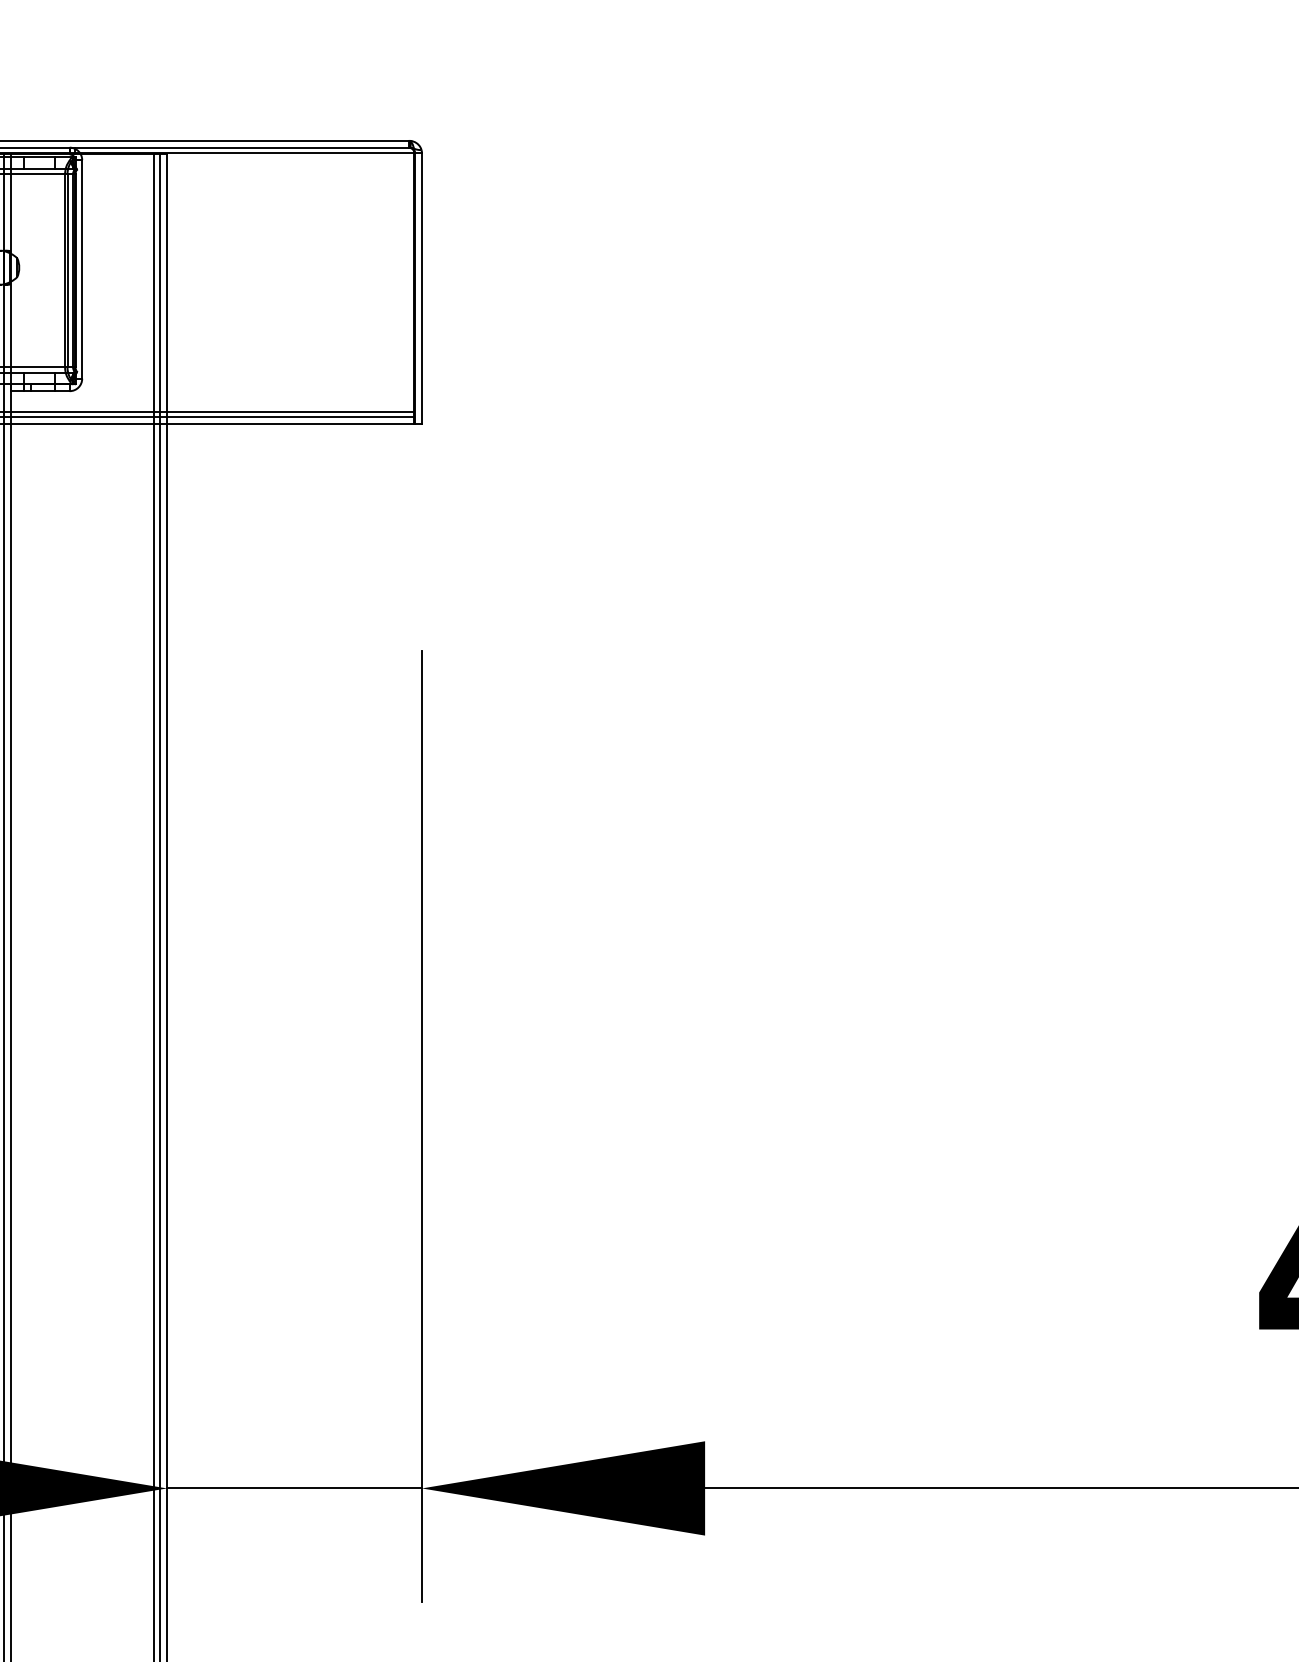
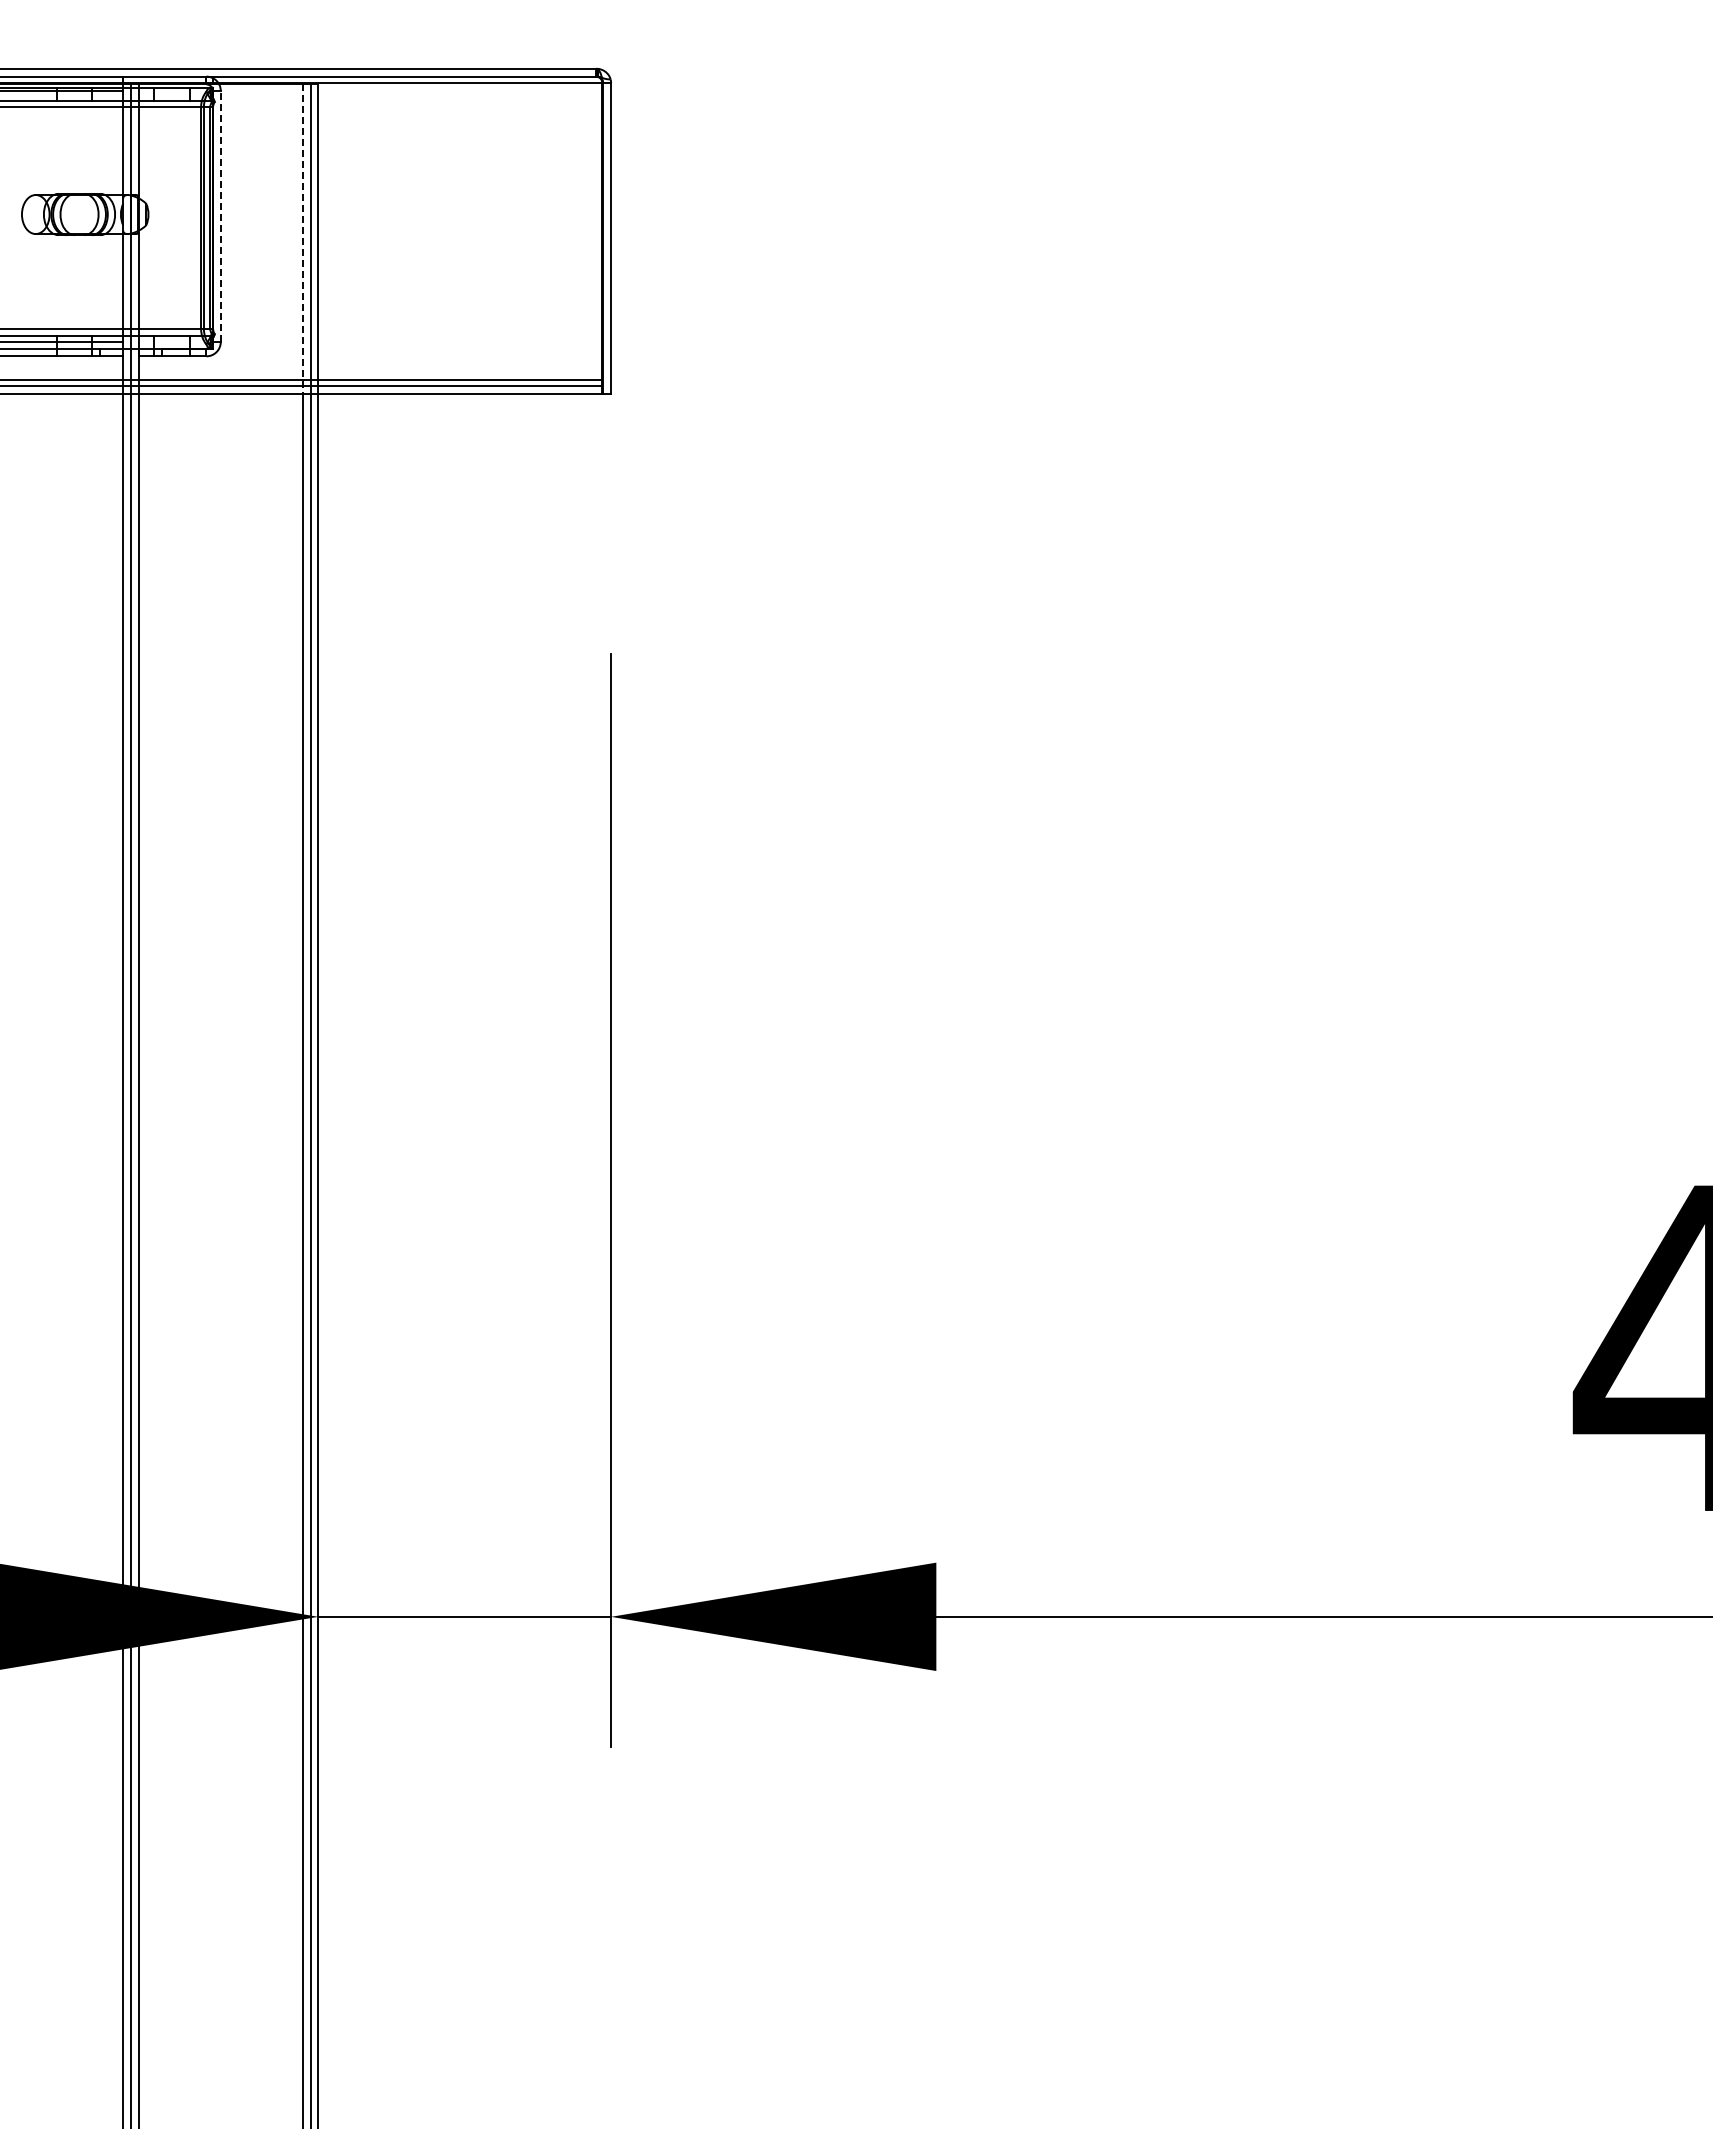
line: (81, 269) -> (220, 216), solid -> dashed
line: (153, 289) -> (302, 239), solid -> dashed

